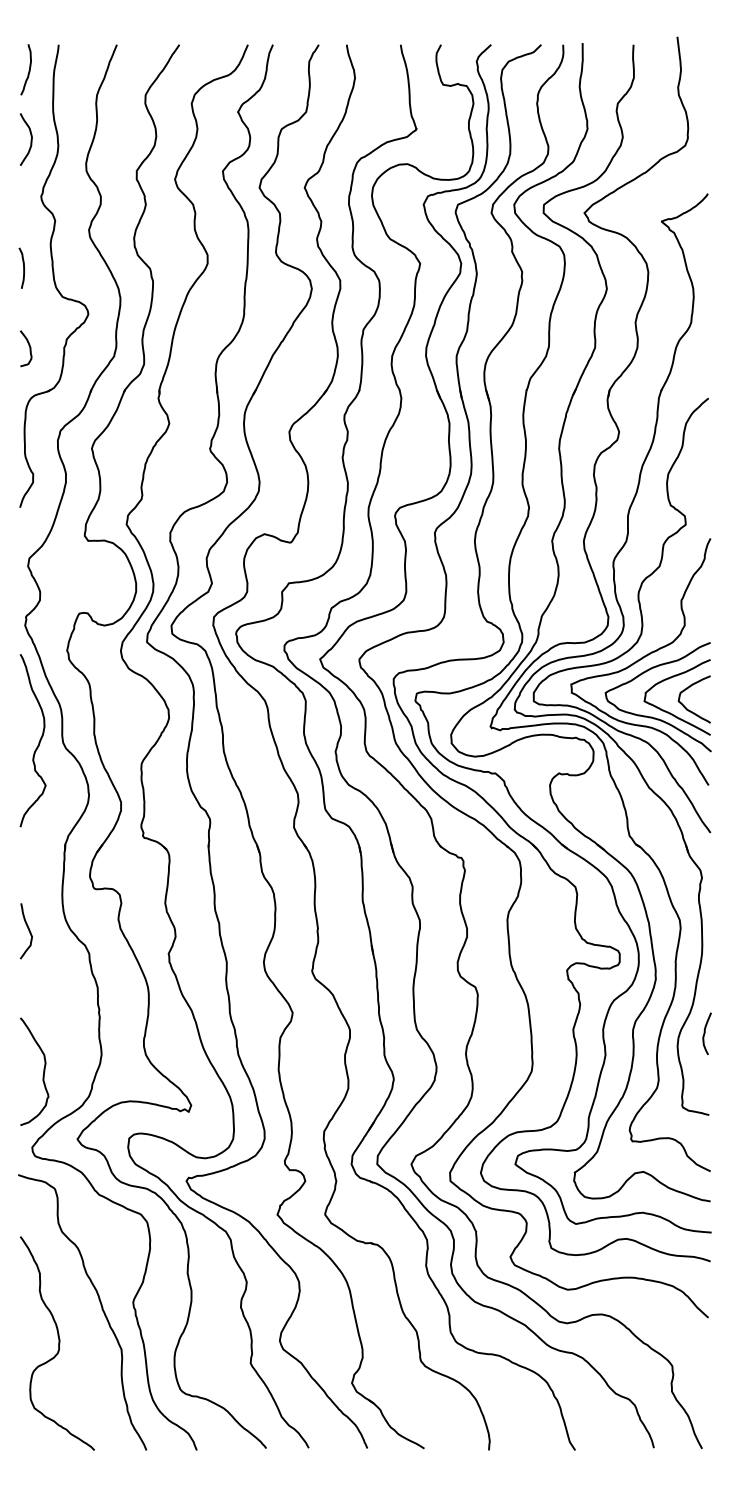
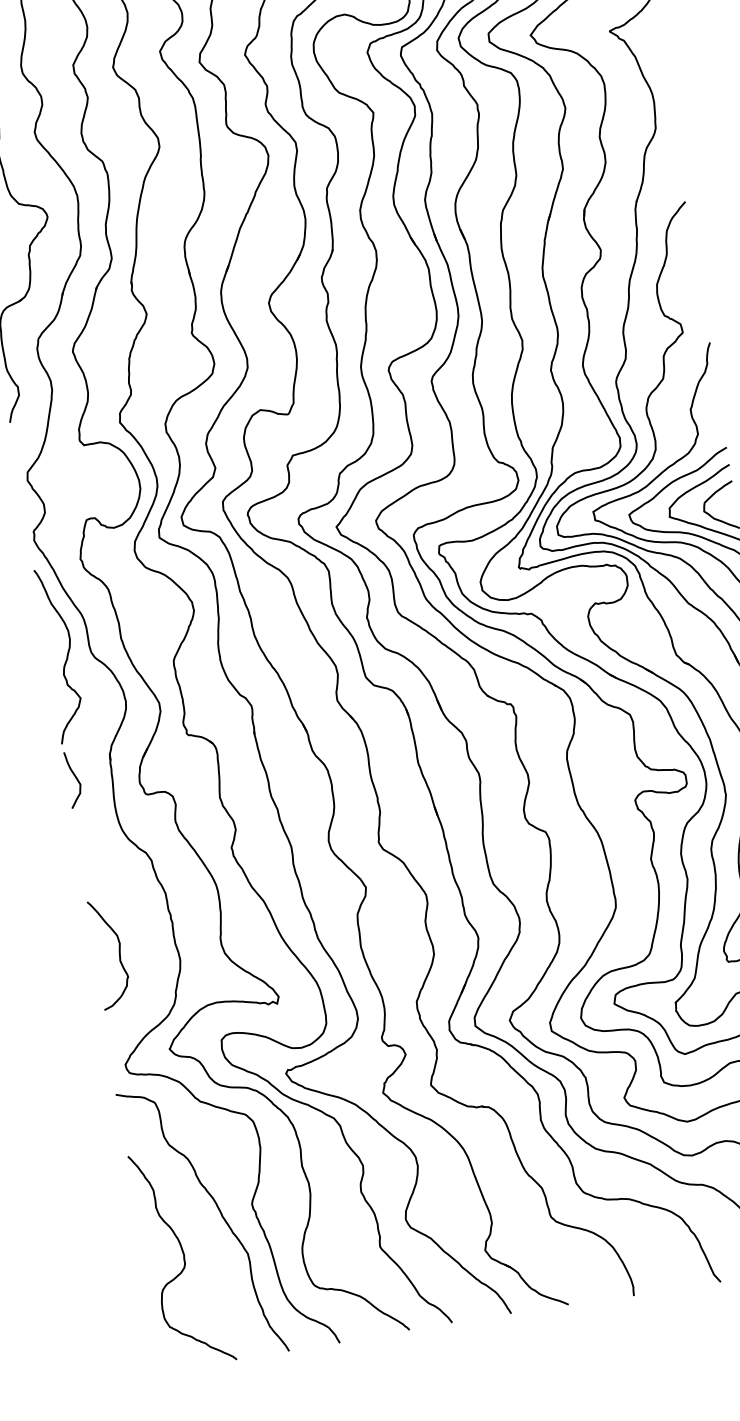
curve: (28, 931) -> (75, 779), moved
curve: (42, 1075) -> (118, 956), moved

